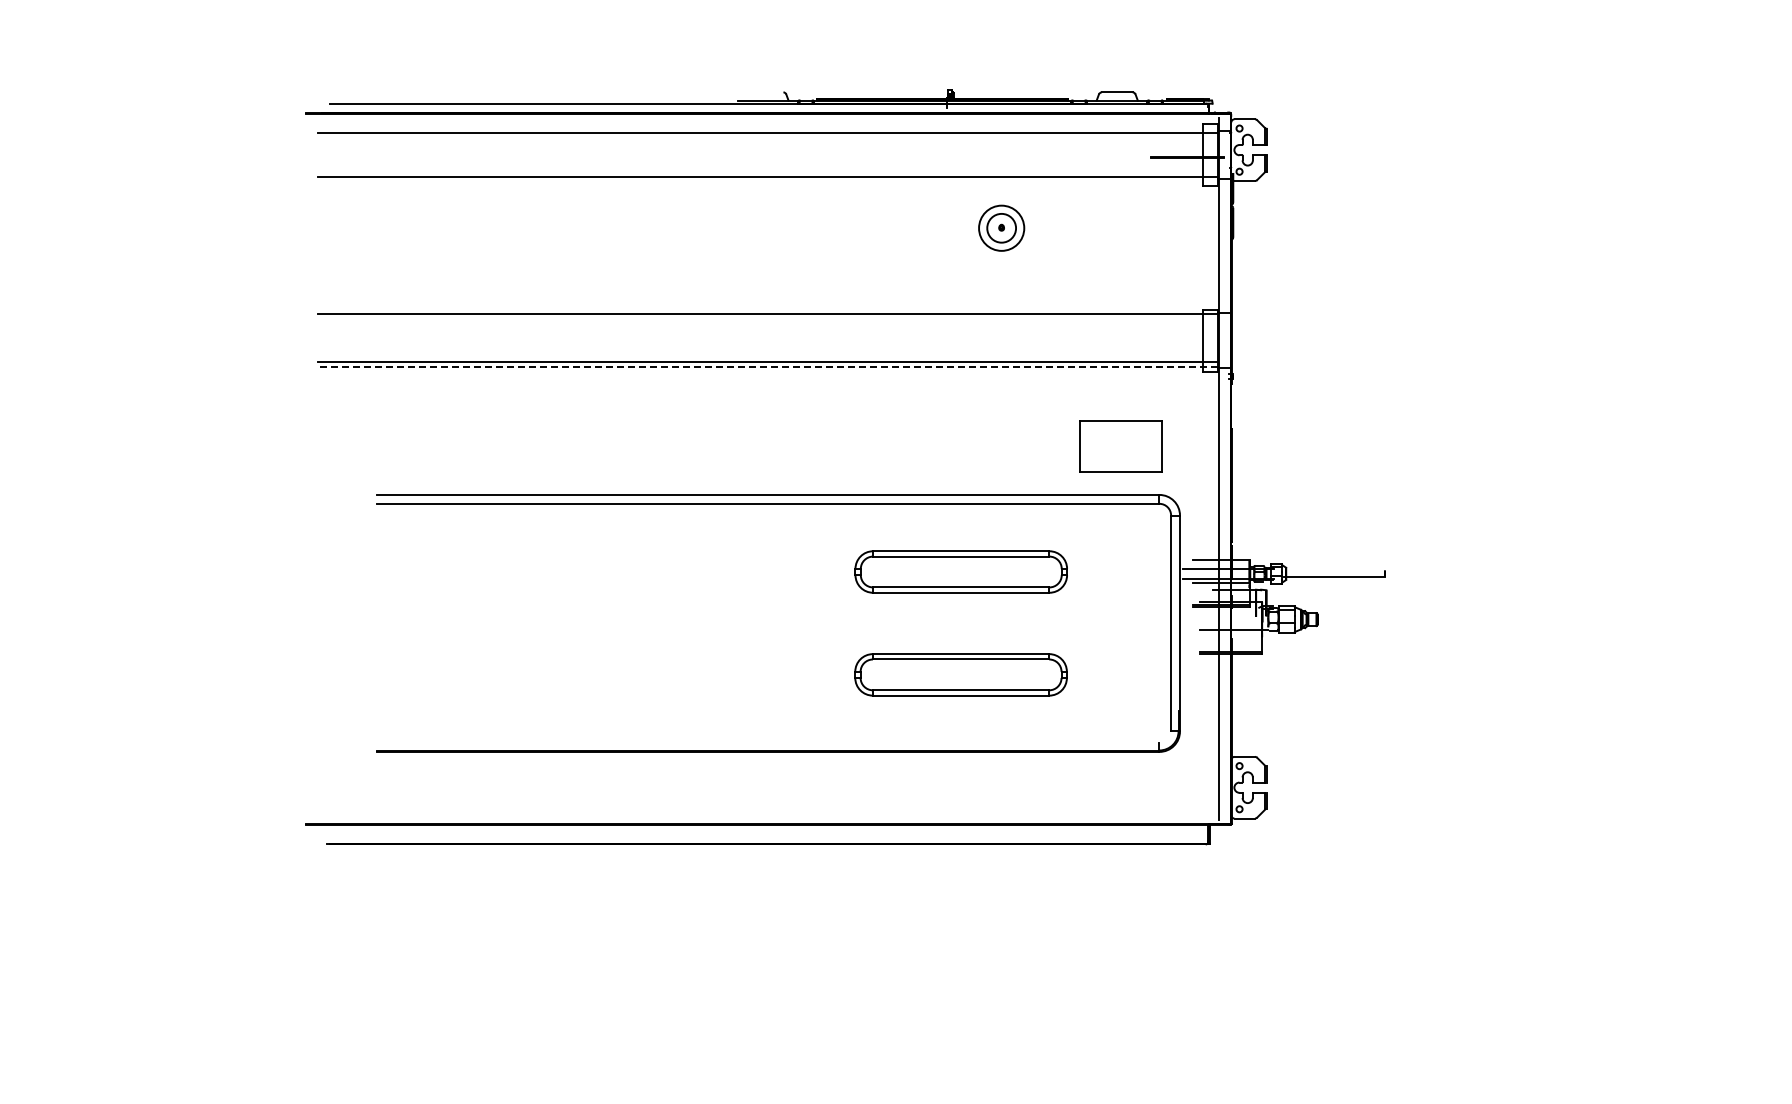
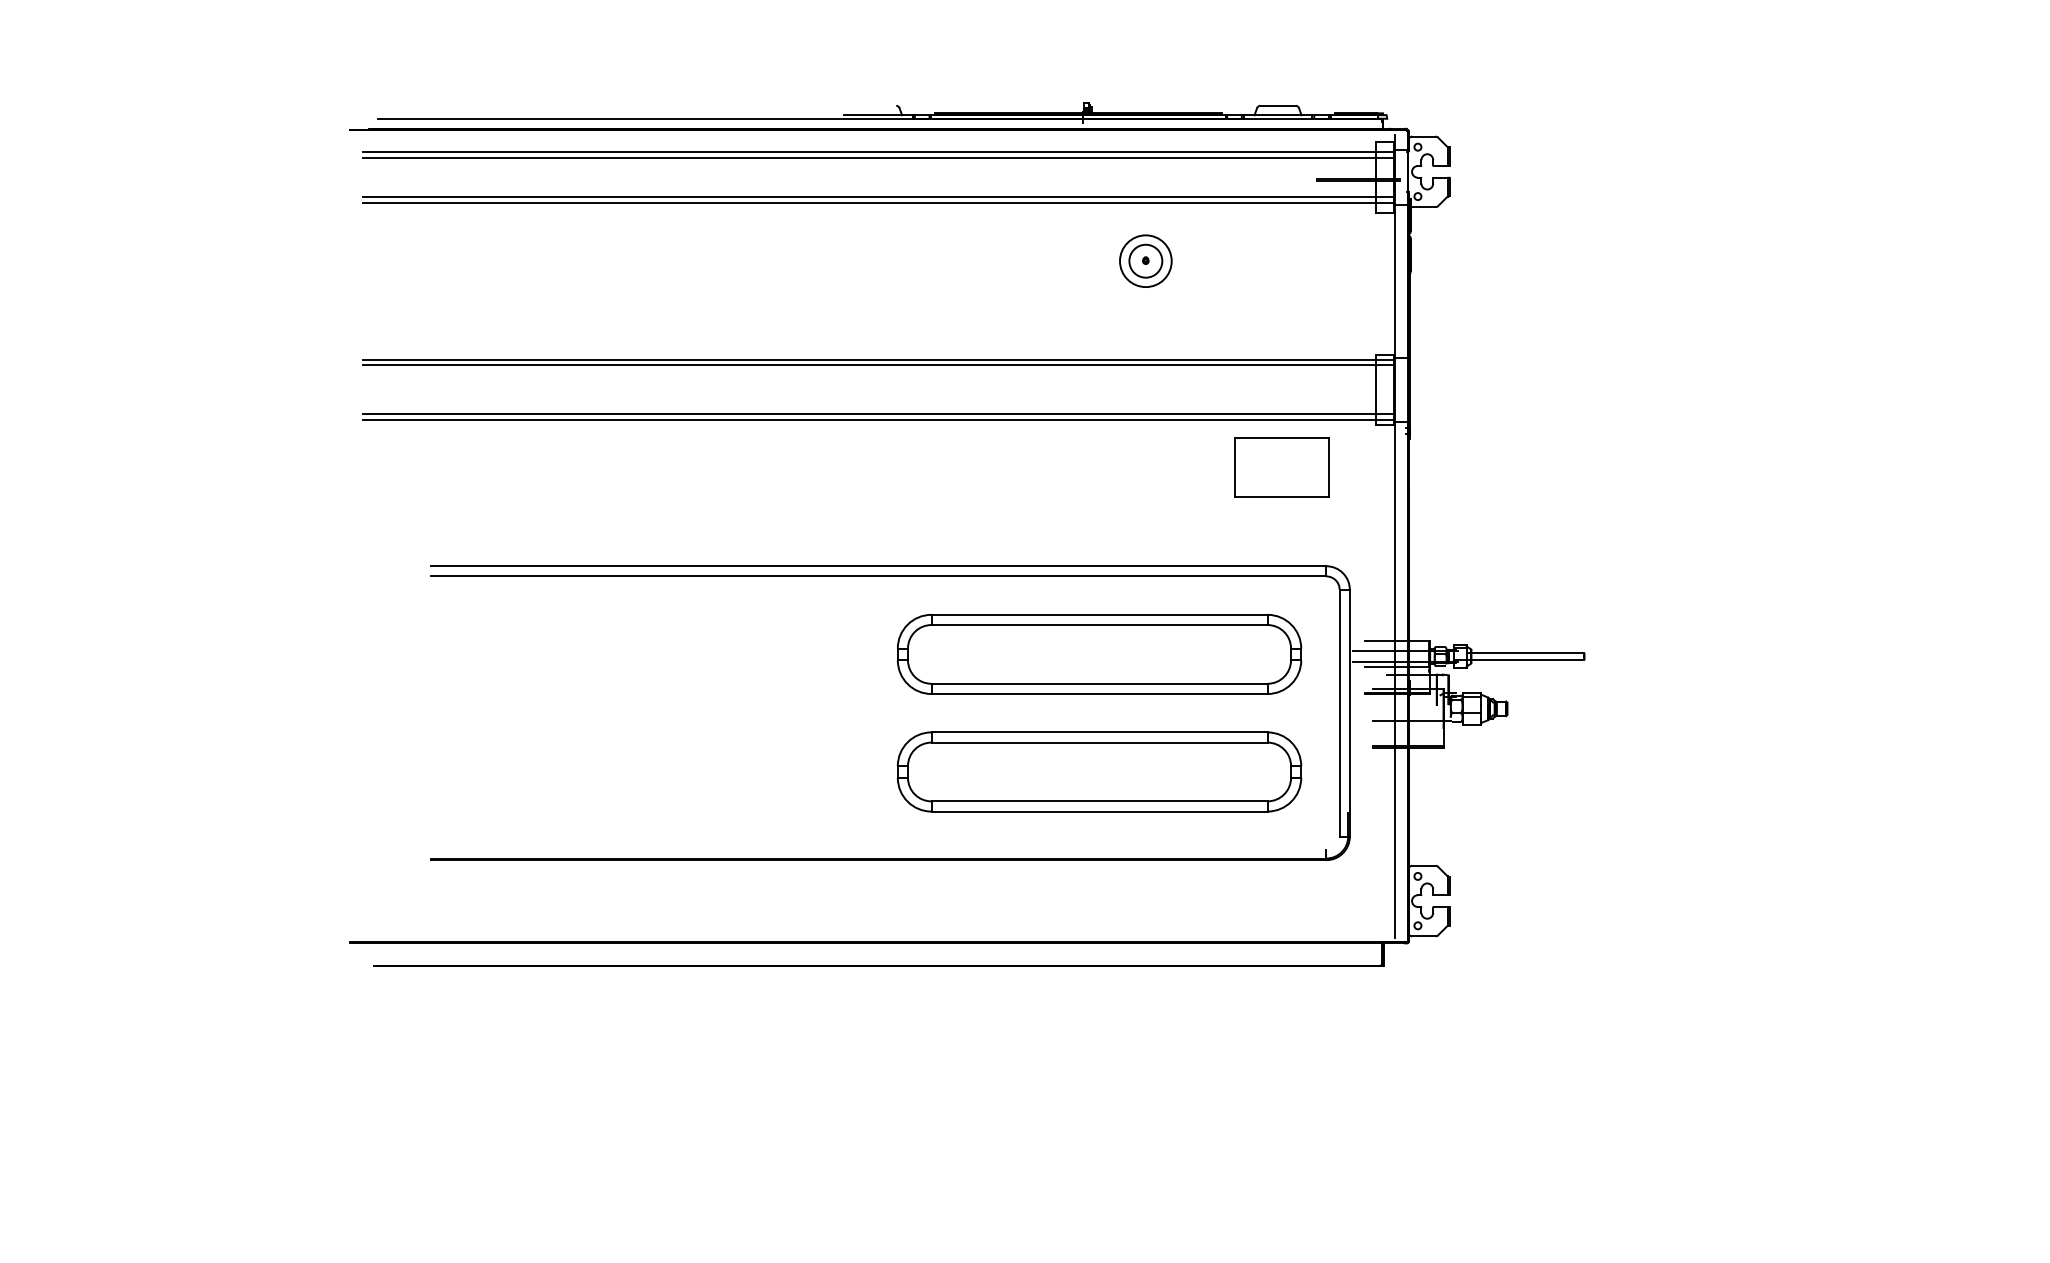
line: (767, 137) -> (878, 157), added
line: (767, 172) -> (878, 197), added
line: (767, 319) -> (878, 365), added
line: (767, 367) -> (878, 420), dashed -> solid
part: (1120, 446) -> (1281, 467), moved
line: (1333, 570) -> (1525, 652), added
part: (961, 571) -> (1099, 653), size x1.67
part: (960, 674) -> (1098, 771), size x1.67

